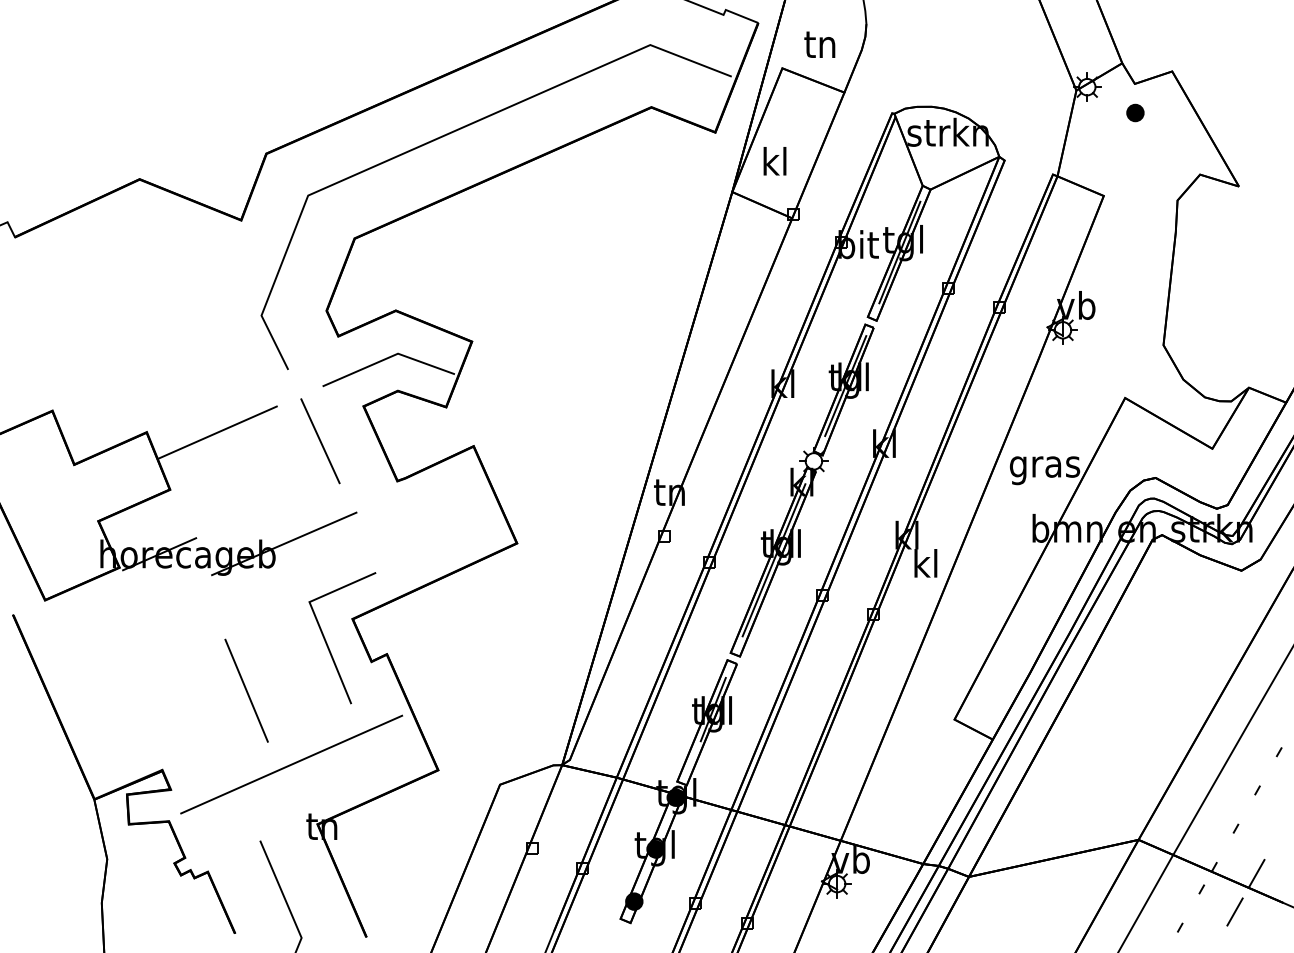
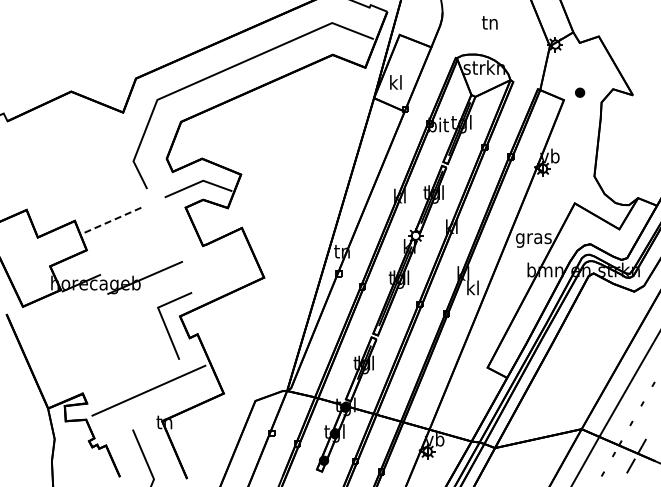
text: (819, 44) -> (489, 22), moved
part: (1136, 112) -> (580, 92), moved
line: (216, 433) -> (110, 221), solid -> dashed
line: (320, 441) -> (163, 225), removed
line: (245, 689) -> (125, 352), removed

